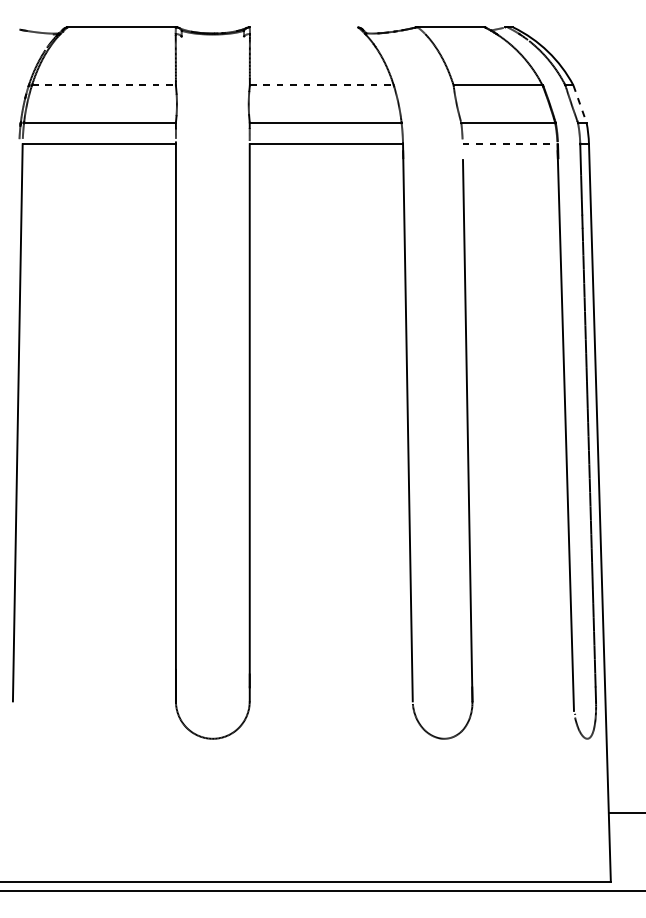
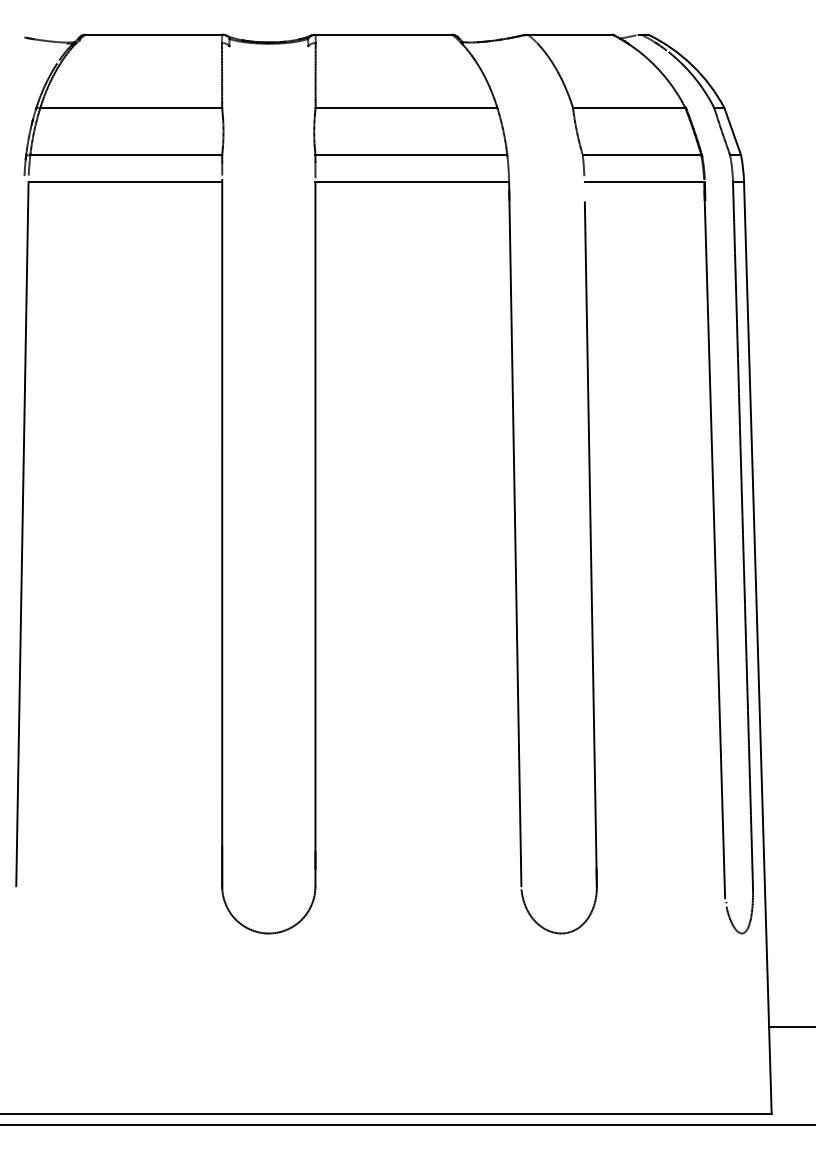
line: (303, 27) -> (383, 34), added
line: (104, 85) -> (131, 108), dashed -> solid
line: (321, 85) -> (406, 108), dashed -> solid
line: (579, 104) -> (732, 131), dashed -> solid
line: (510, 144) -> (644, 182), dashed -> solid

